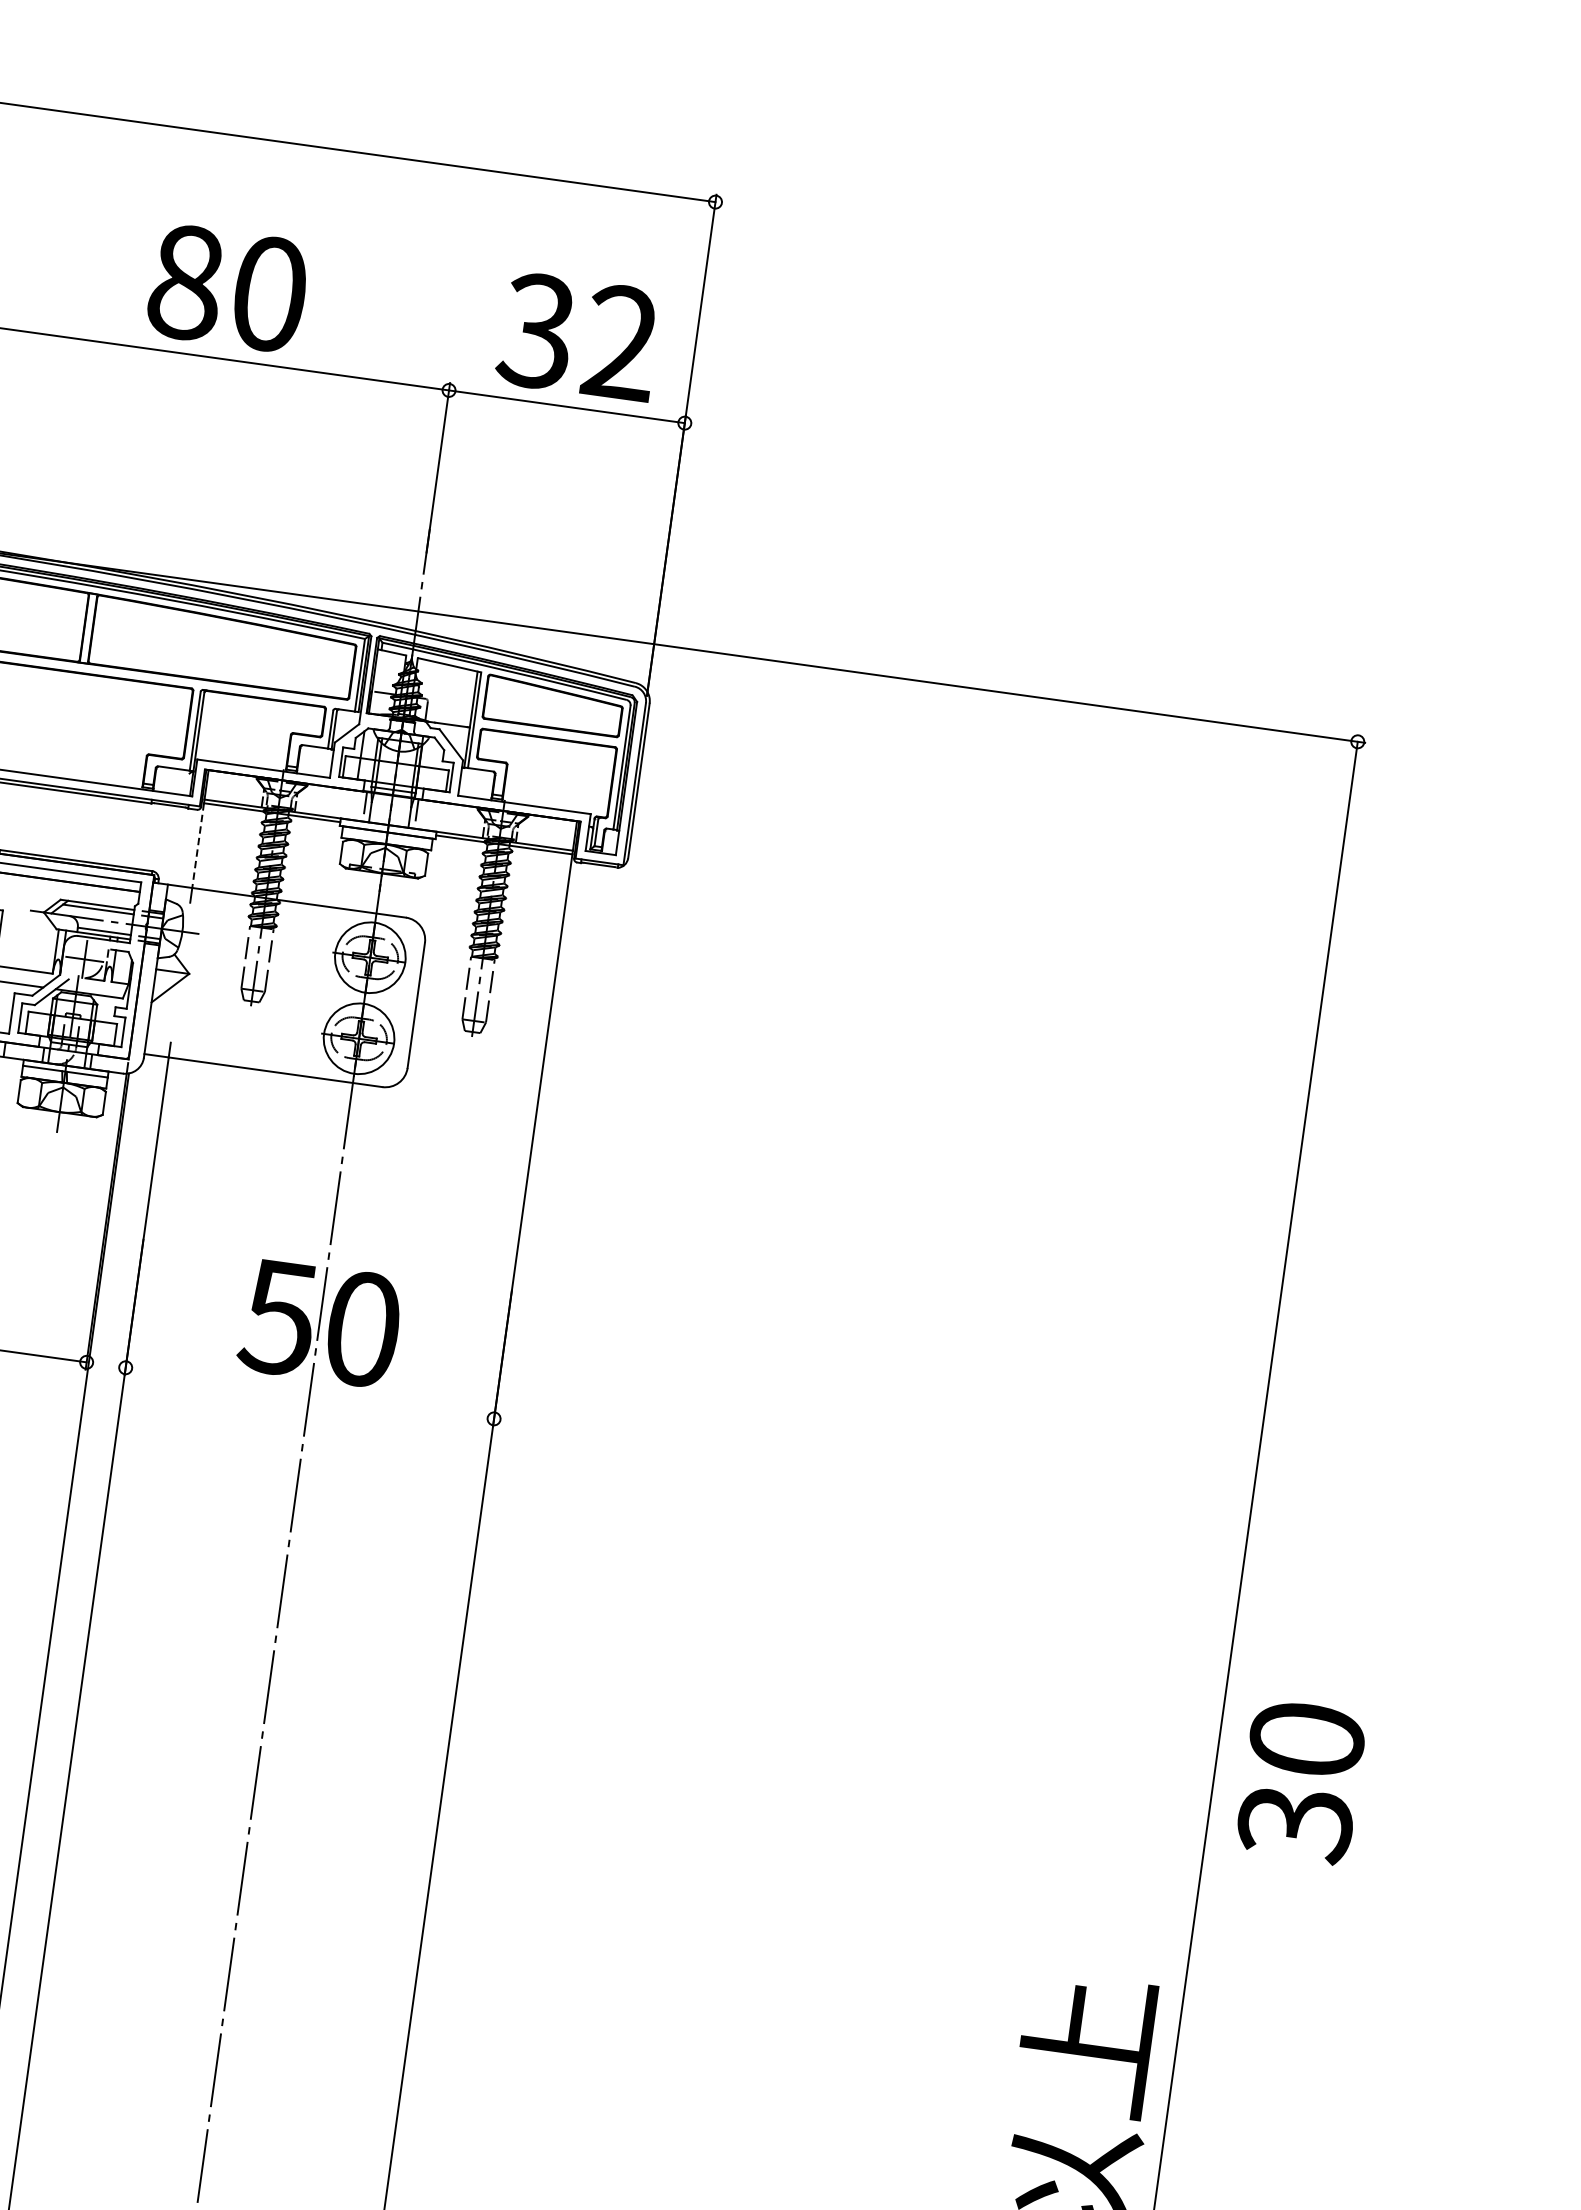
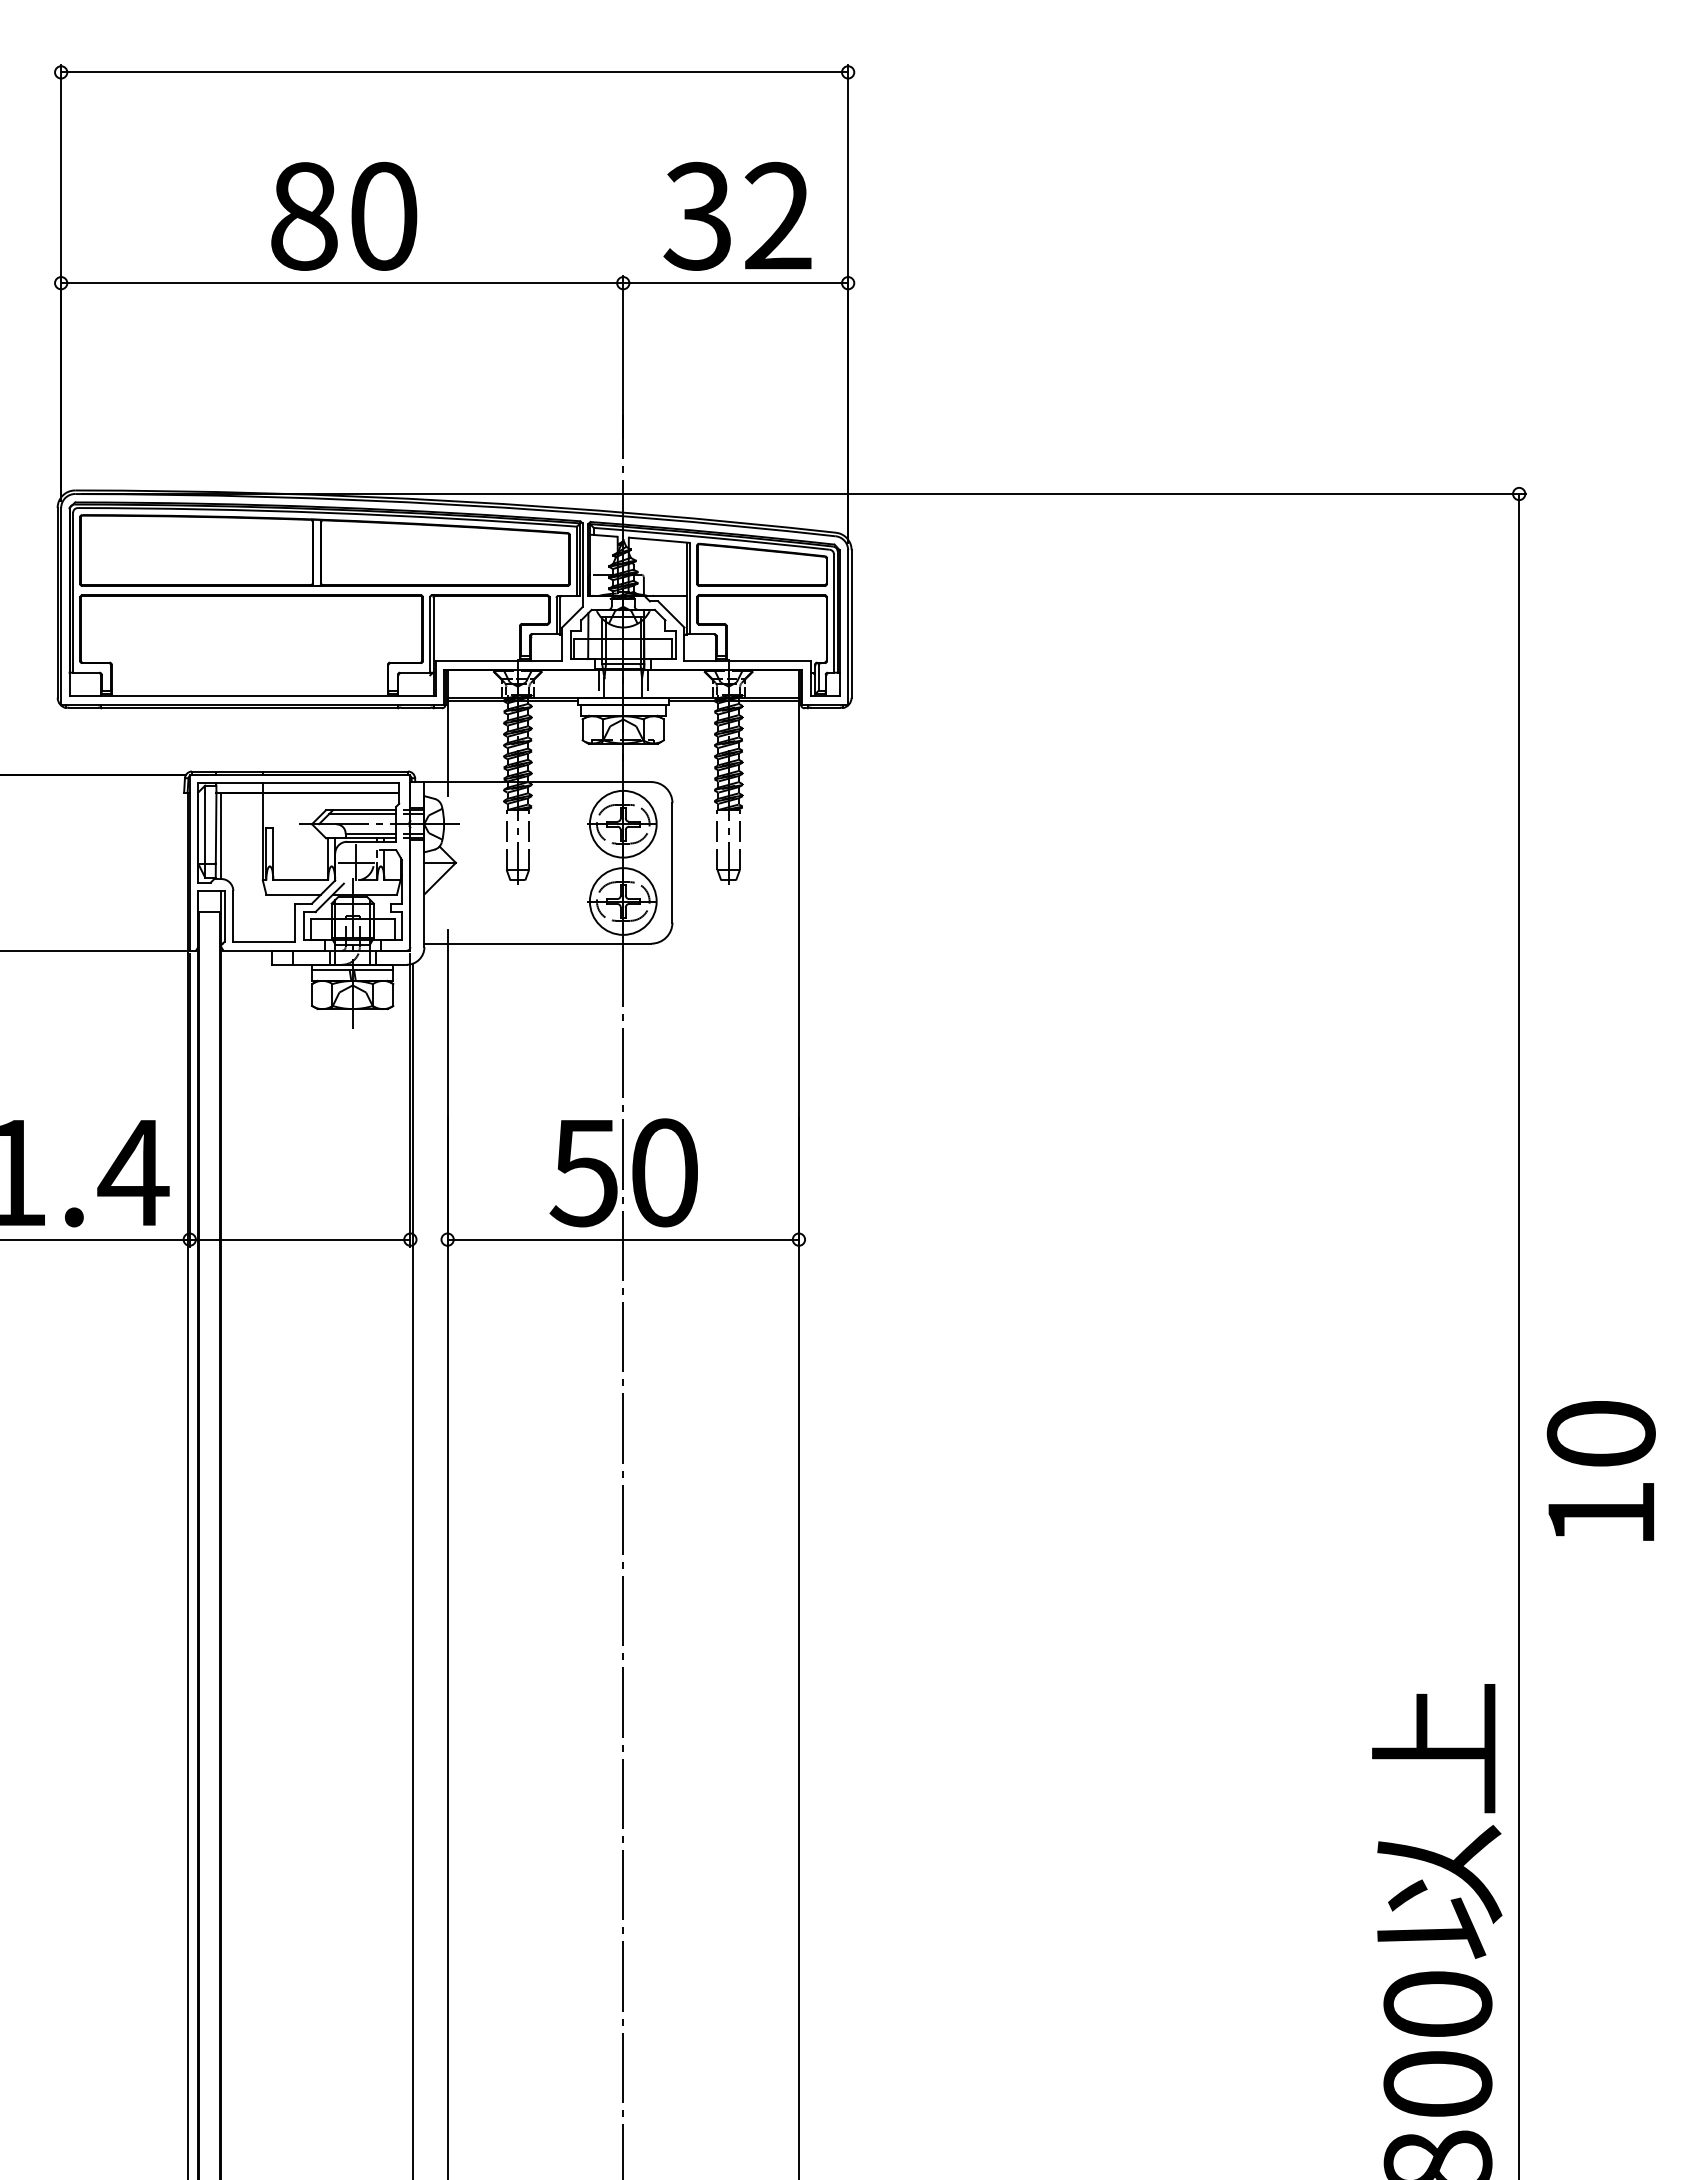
text: (228, 287) -> (344, 215), moved
line: (197, 846) -> (447, 742), dashed -> solid
line: (309, 1393) -> (622, 1239), added
text: (1294, 1824) -> (1600, 1515), 30 -> 10

